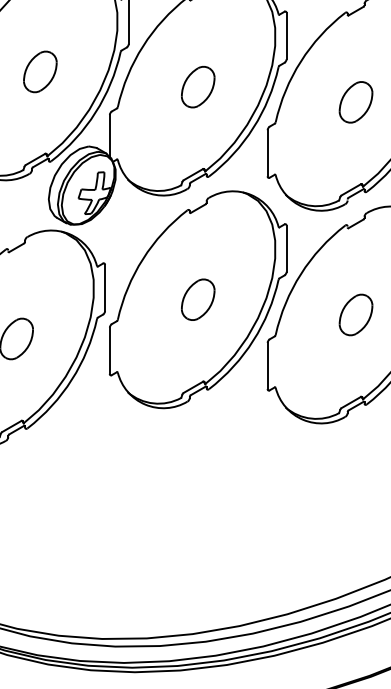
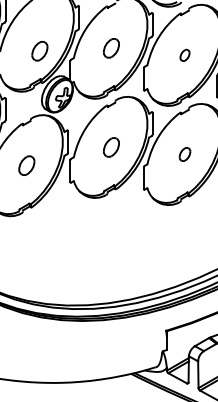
part: (39, 72) -> (39, 51), moved
part: (354, 102) -> (184, 55), size x0.6
part: (354, 314) -> (184, 154), size x0.7

